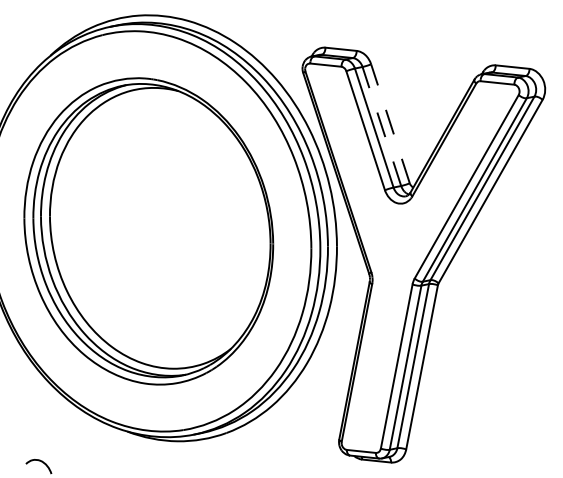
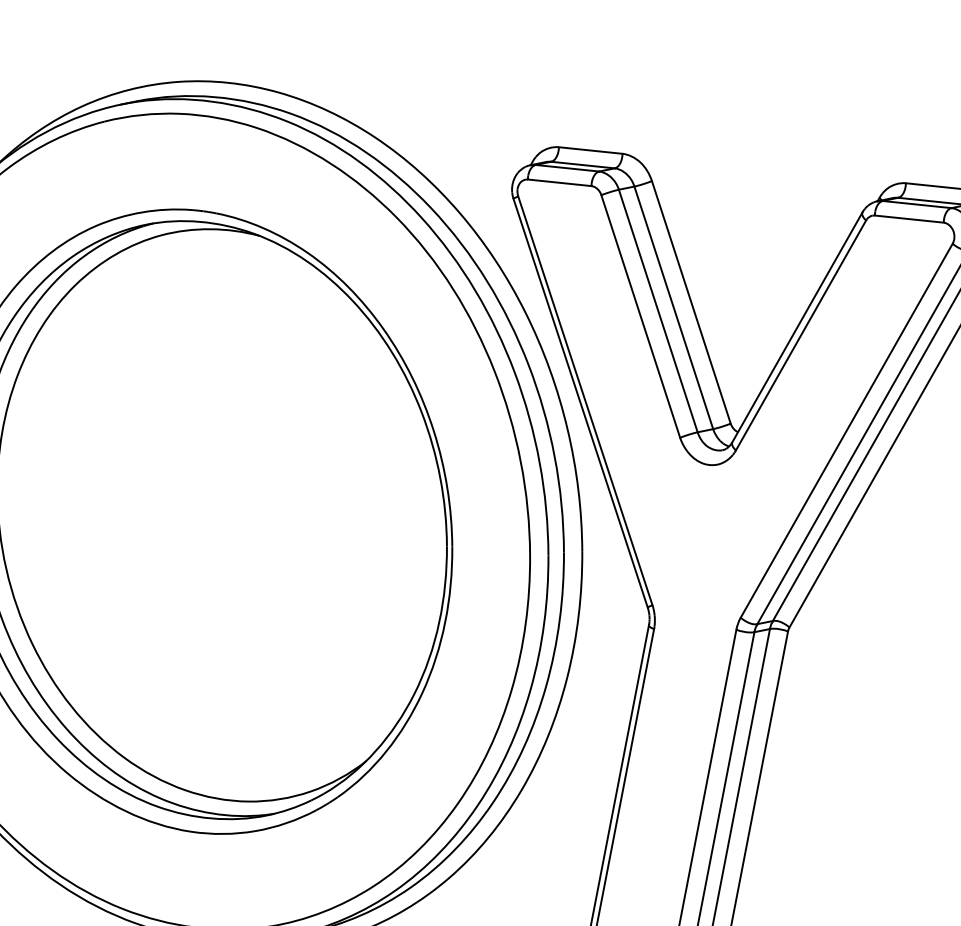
line: (390, 123) -> (691, 301), dashed -> solid
line: (381, 126) -> (673, 307), dashed -> solid

